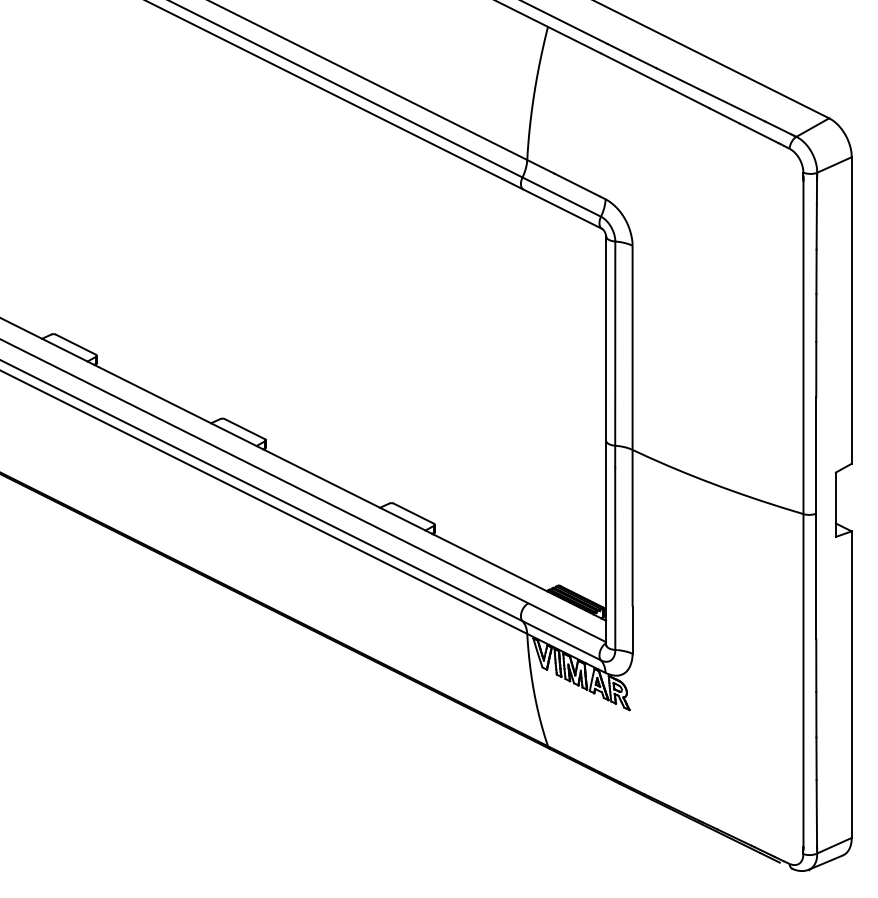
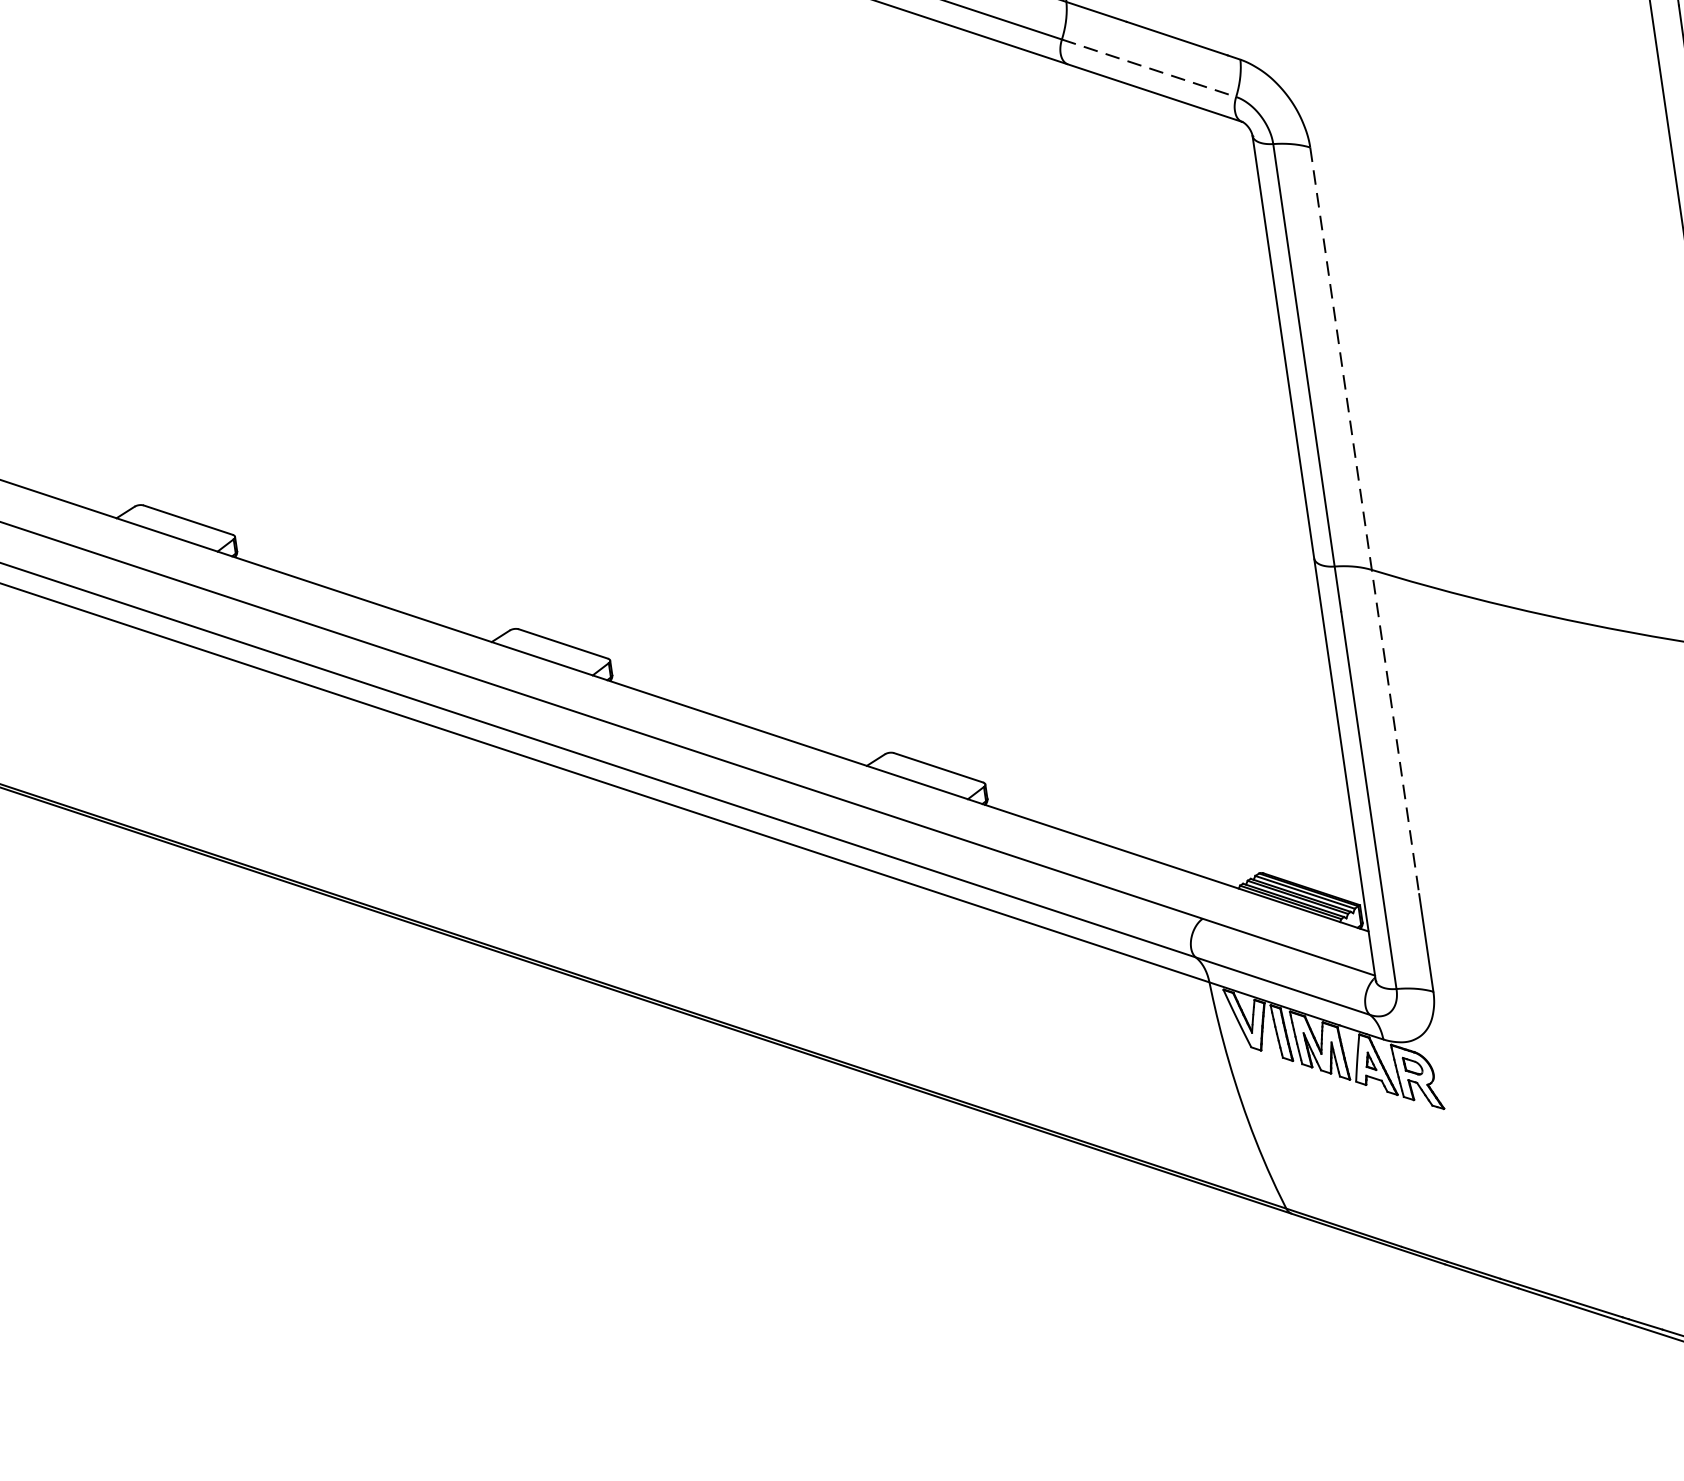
line: (561, 197) -> (1148, 69), solid -> dashed
line: (632, 427) -> (1364, 523), solid -> dashed

